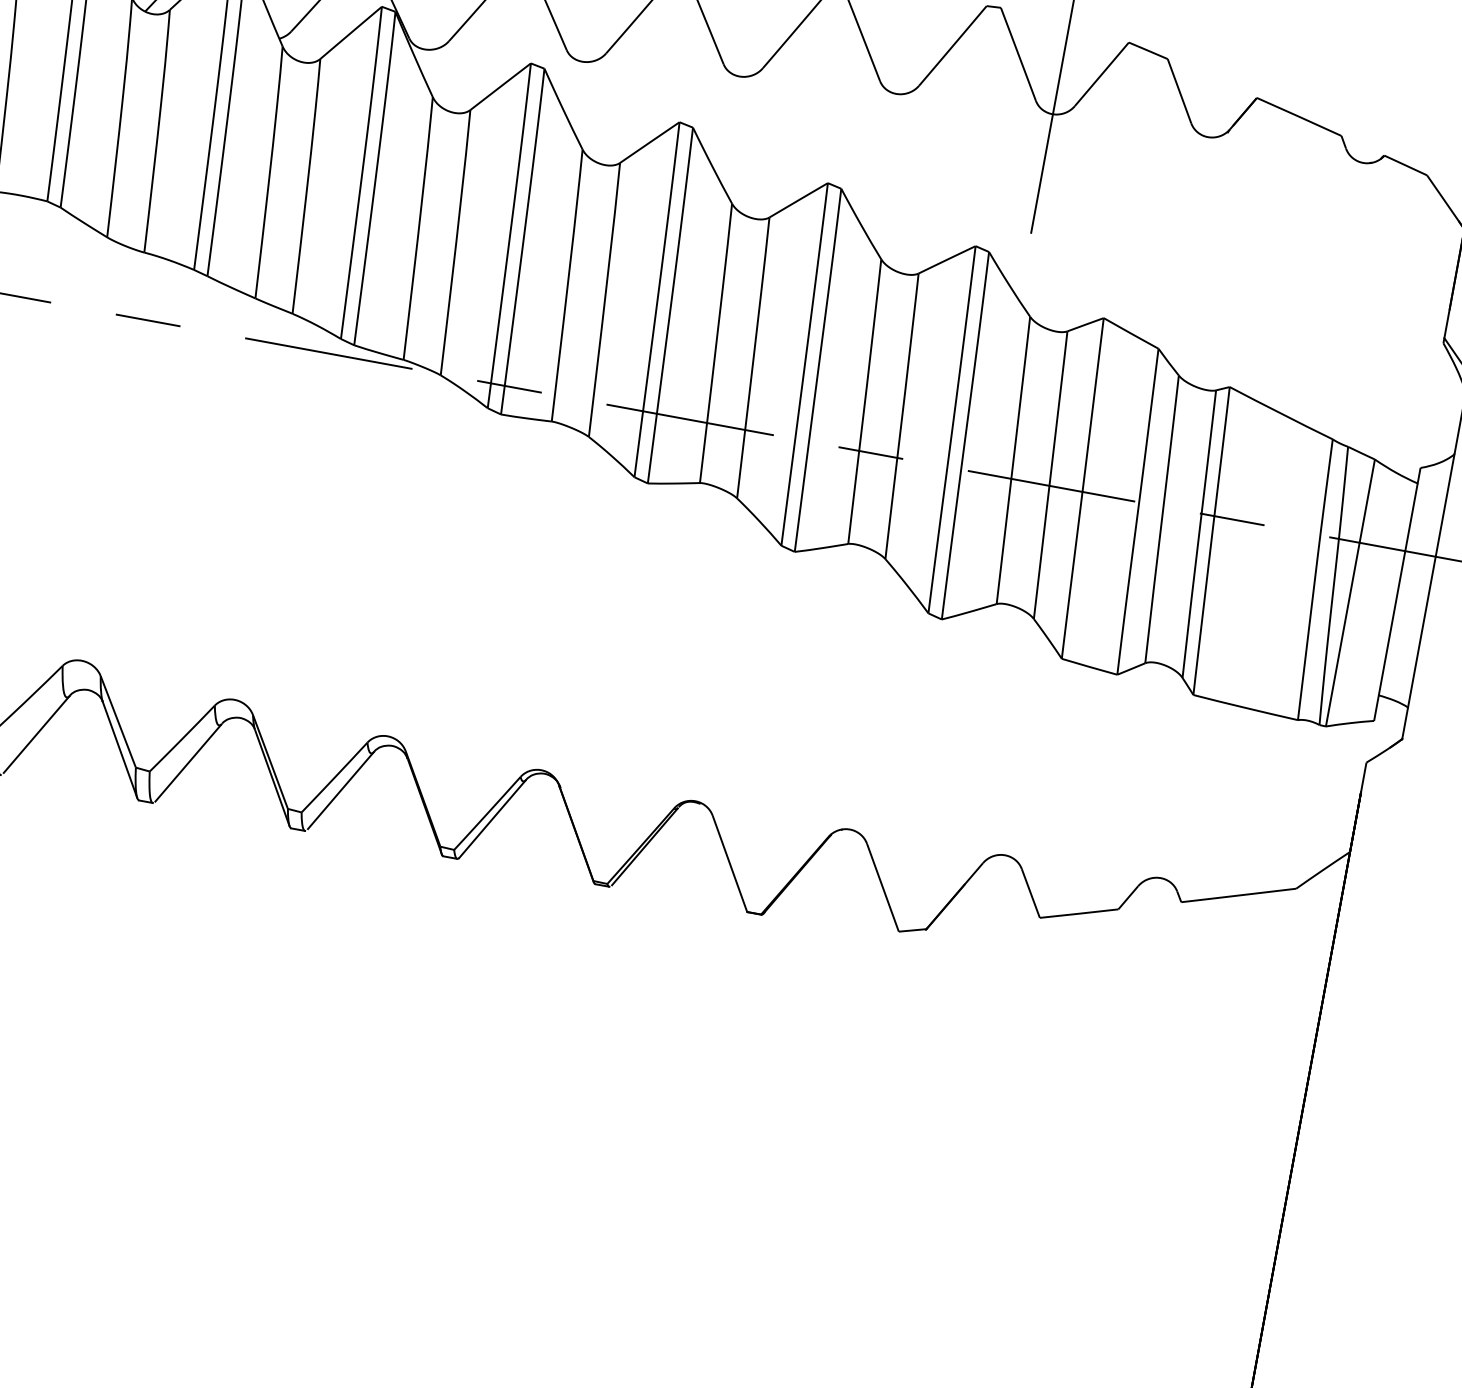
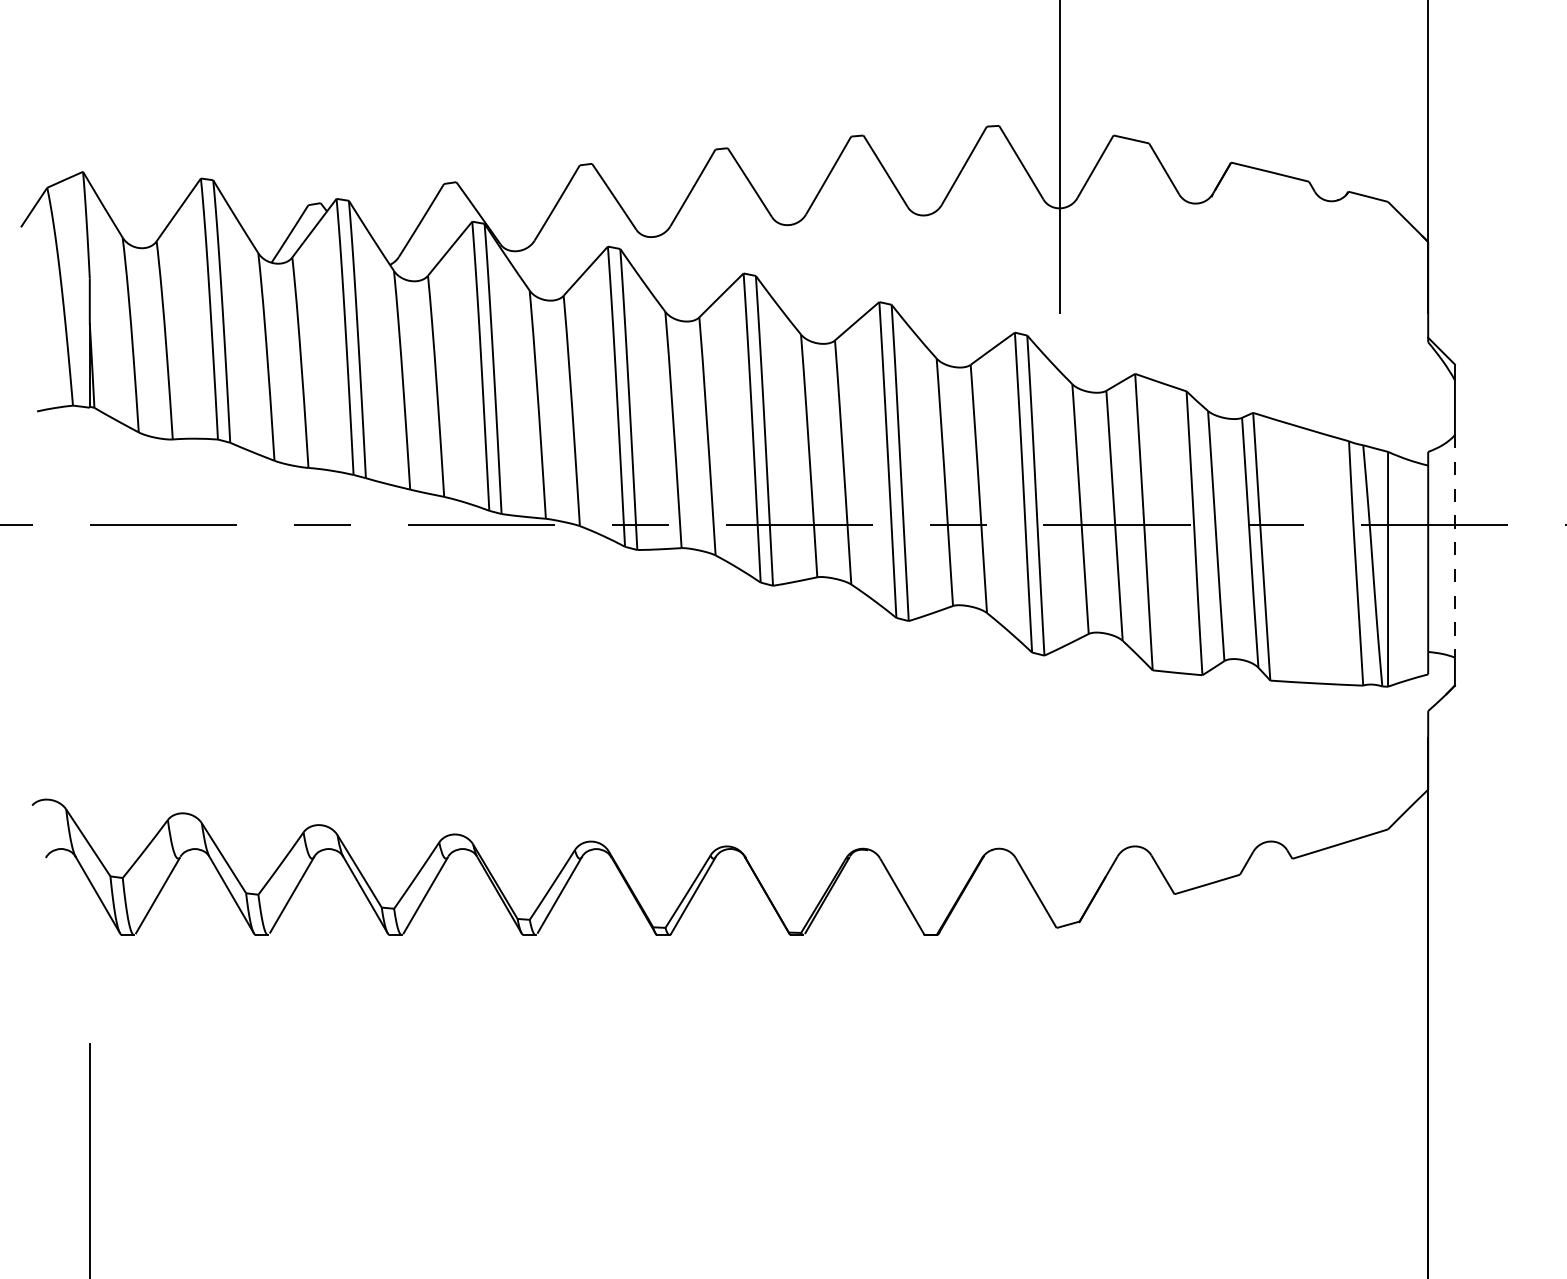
line: (1430, 580) -> (1454, 546), solid -> dashed

